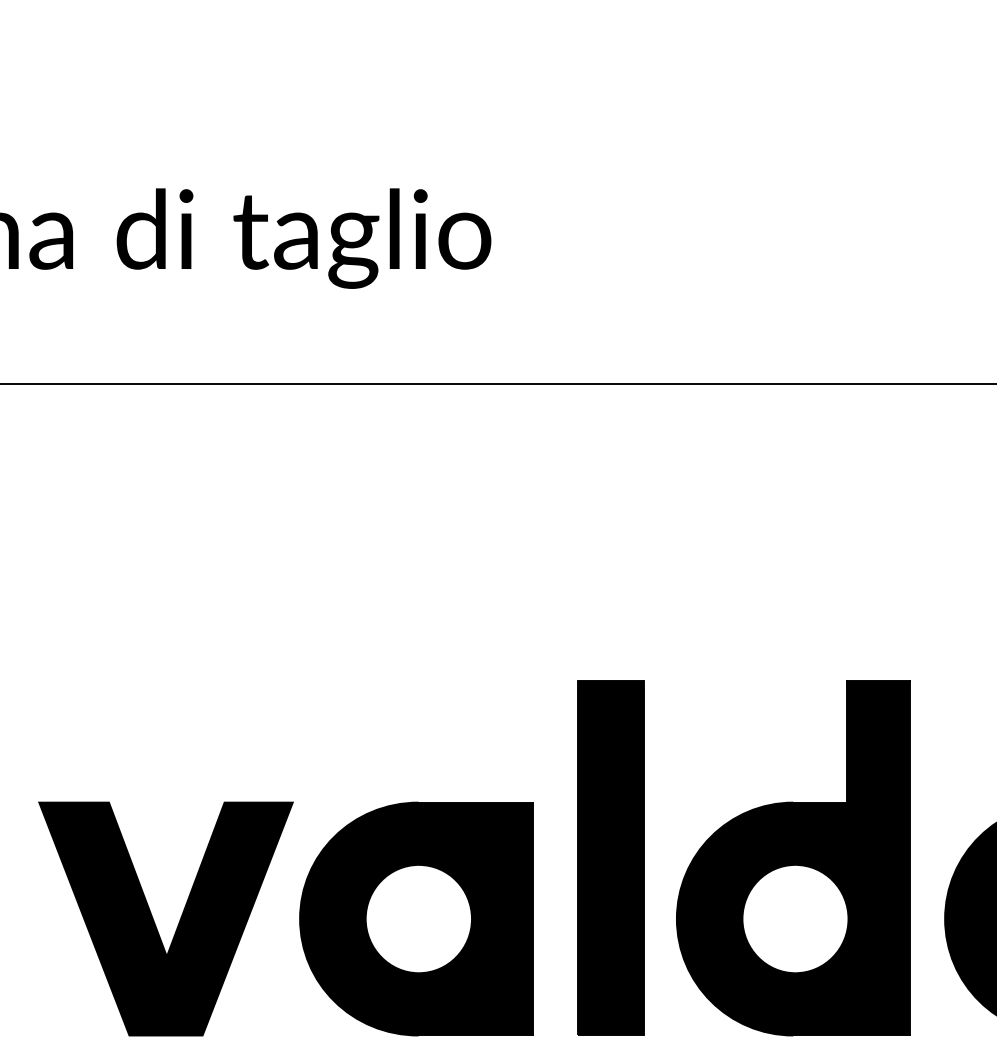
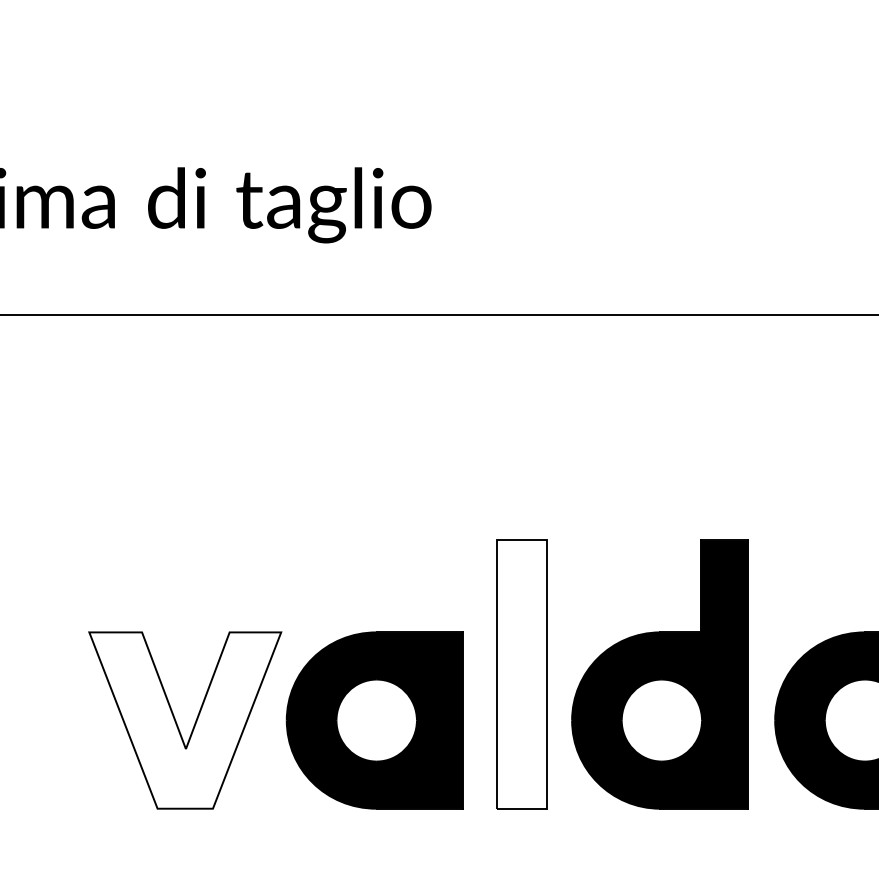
fill: (611, 858) -> (522, 674), removed
fill: (166, 918) -> (185, 720), removed

